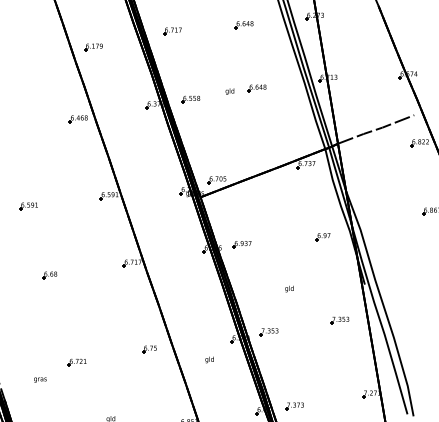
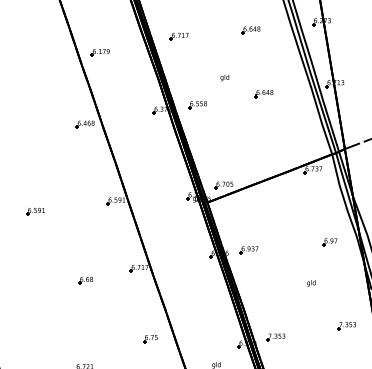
text: (229, 91) -> (224, 77), moved
part: (49, 275) -> (85, 280), moved
text: (289, 288) -> (311, 282), moved
part: (149, 349) -> (150, 338), moved

